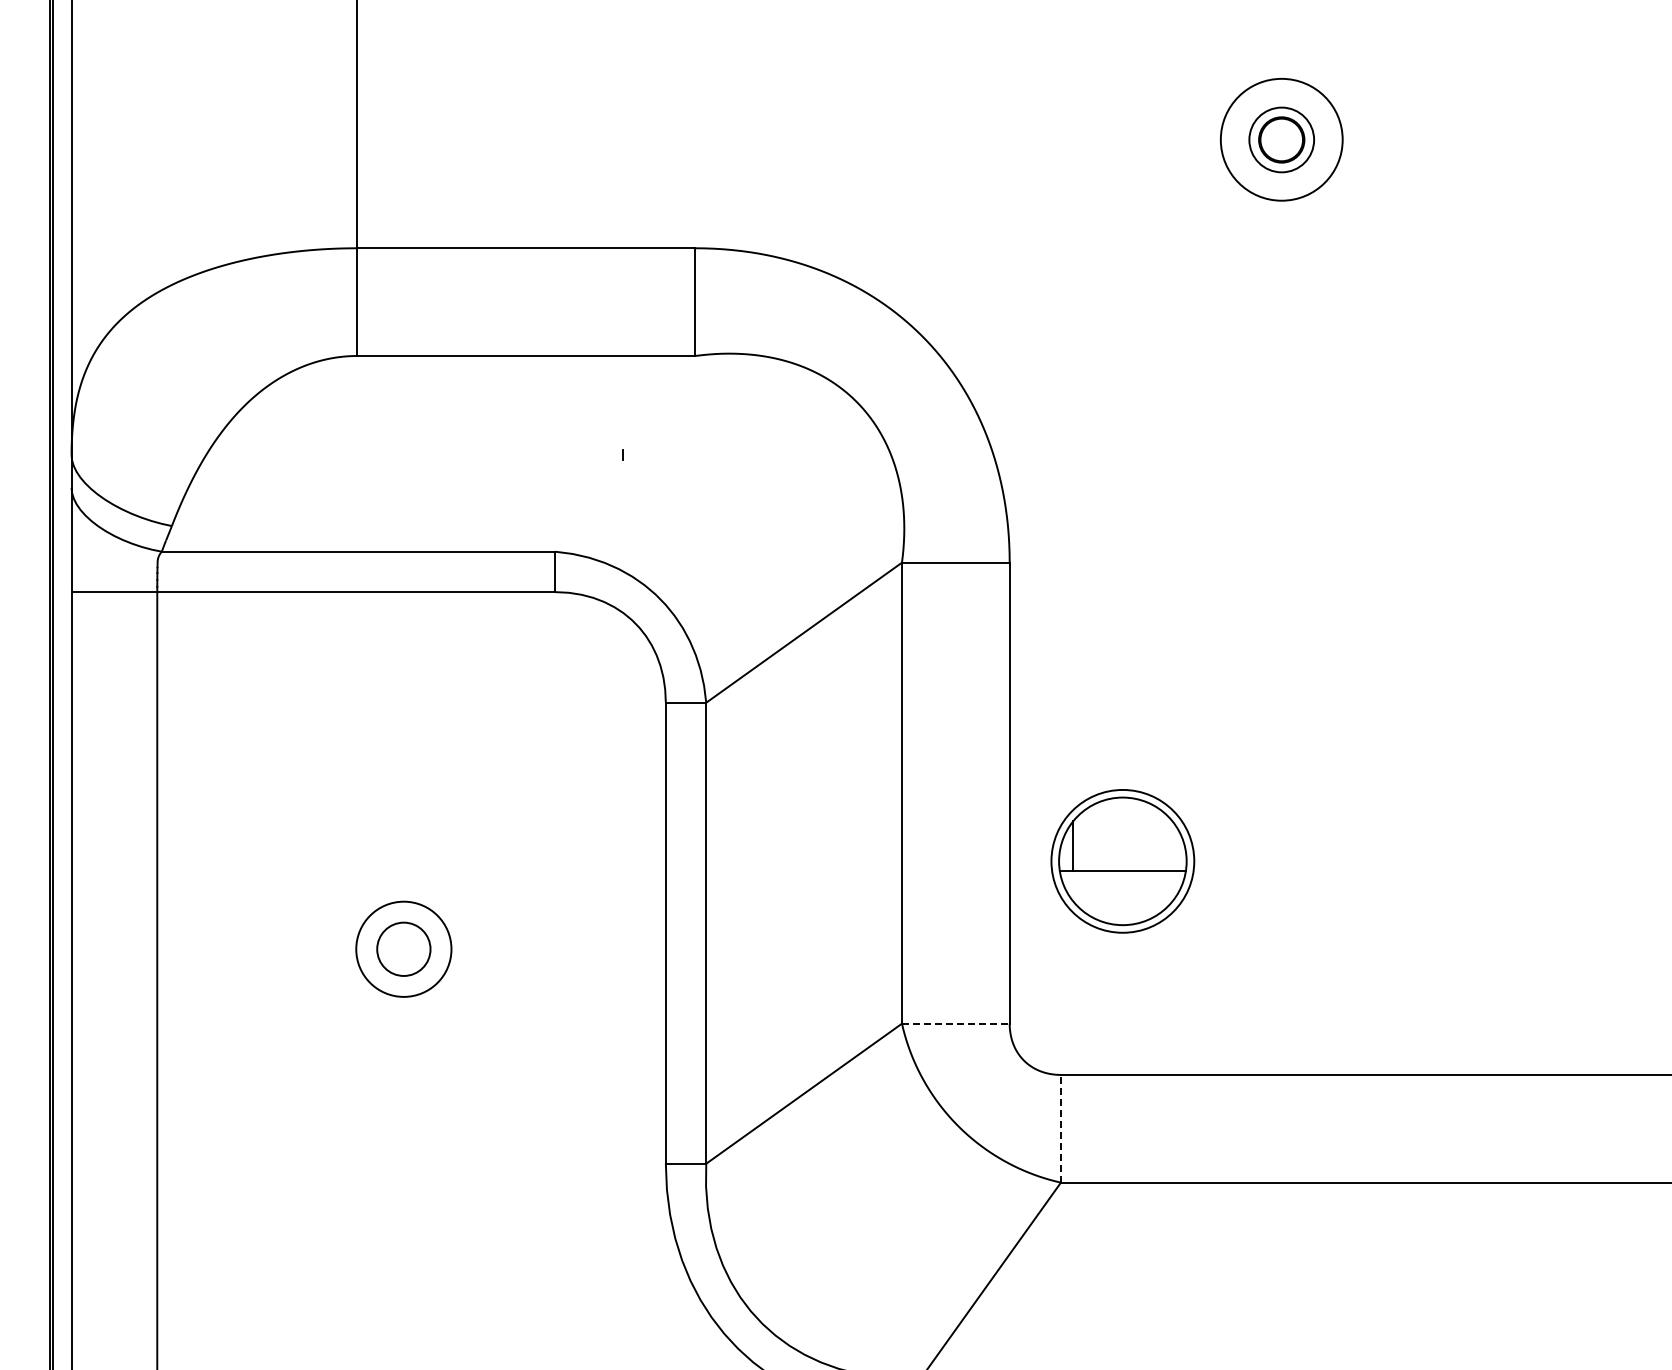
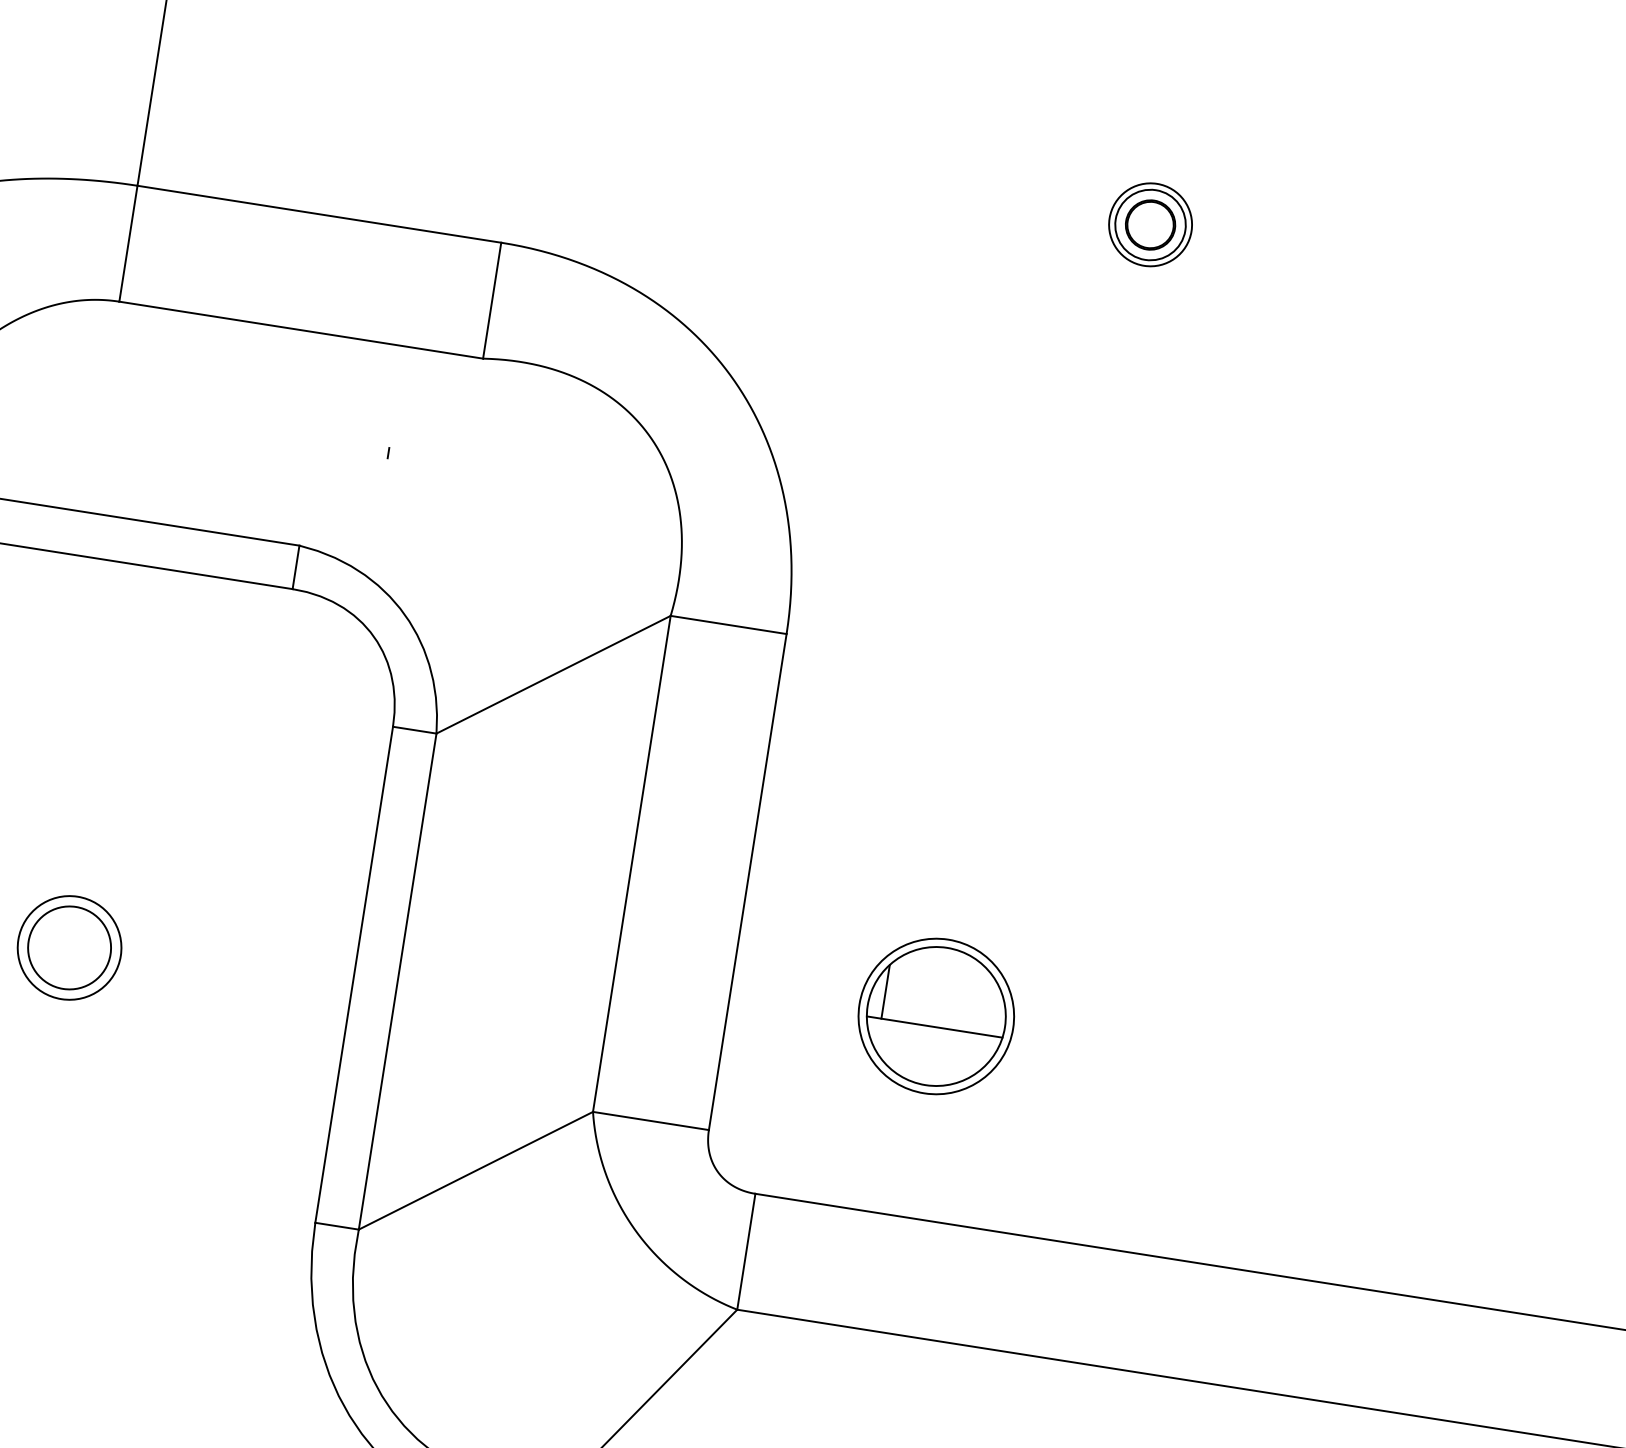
circle: (1281, 139) -> (1150, 224), size x0.62
part: (1122, 861) -> (935, 1016), moved
circle: (403, 949) -> (69, 948), size x1.43
line: (955, 1023) -> (650, 1120), dashed -> solid
line: (1060, 1128) -> (745, 1251), dashed -> solid

